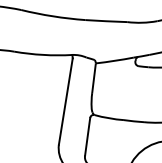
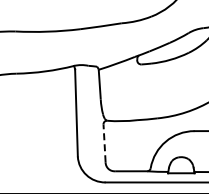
line: (87, 136) -> (104, 143), solid -> dashed

